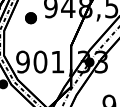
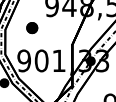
part: (30, 18) -> (31, 28), moved

